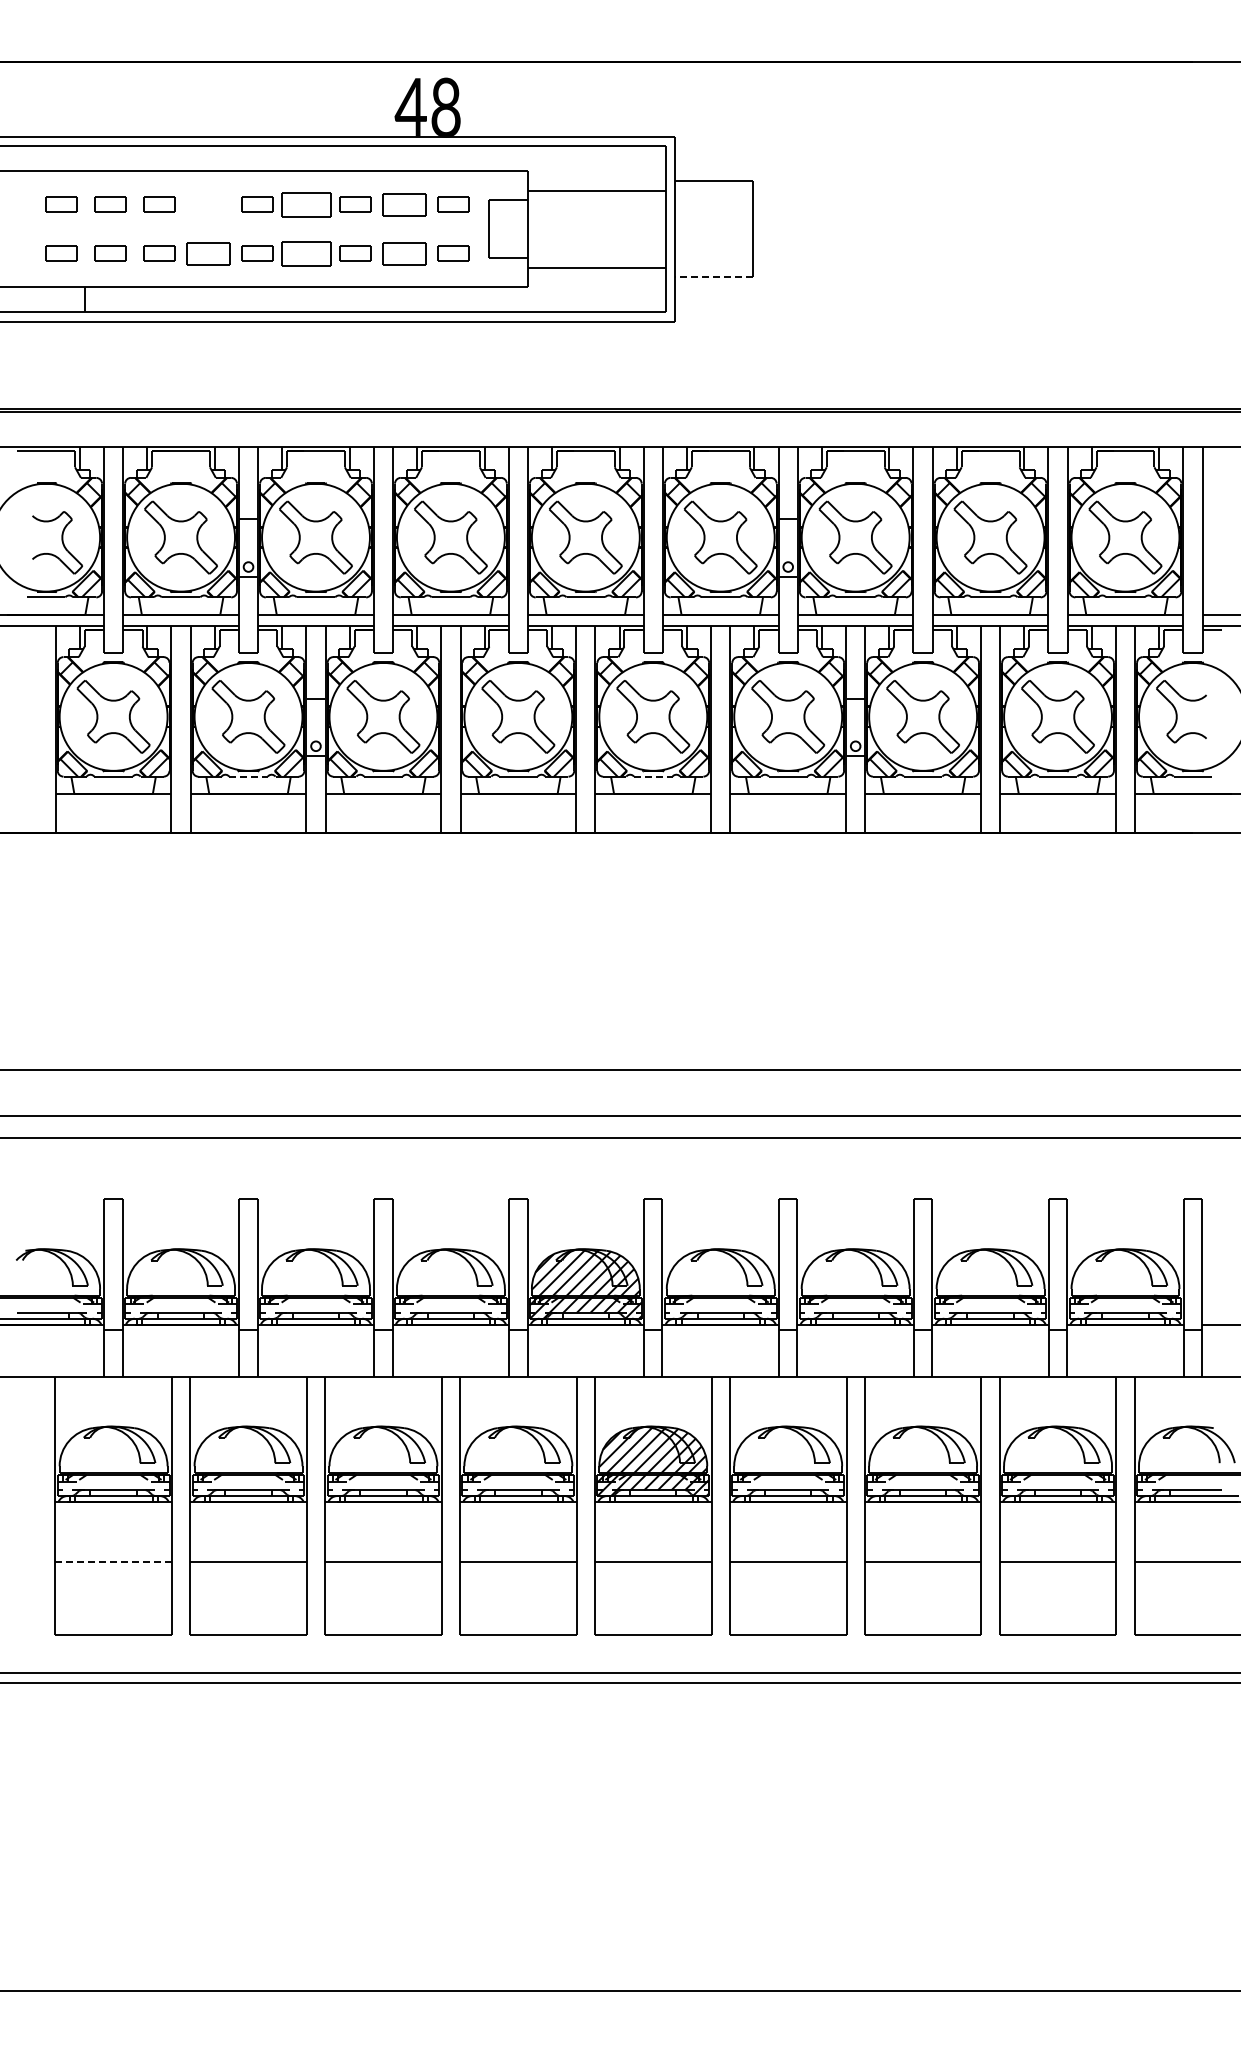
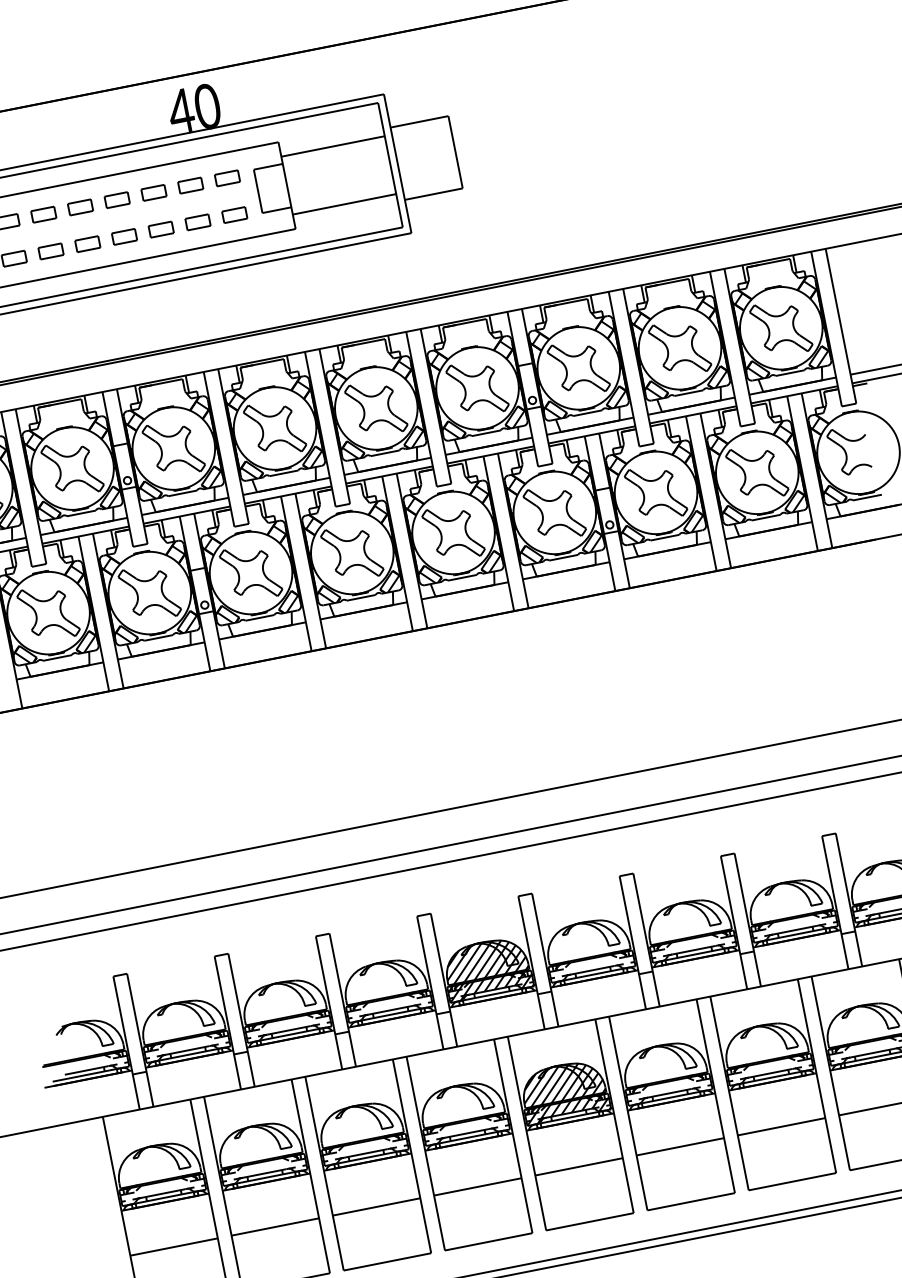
text: (445, 106) -> (206, 105), 48 -> 40
part: (208, 204) -> (43, 214), added
part: (306, 204) -> (117, 199), size x0.62
part: (404, 204) -> (190, 185), size x0.71
part: (208, 253) -> (50, 251), size x0.71
part: (306, 253) -> (124, 236), size x0.62
part: (404, 253) -> (198, 222), size x0.71
line: (714, 277) -> (434, 194), dashed -> solid
line: (249, 776) -> (159, 637), dashed -> solid
line: (653, 776) -> (462, 577), dashed -> solid
line: (113, 1561) -> (173, 1246), dashed -> solid

